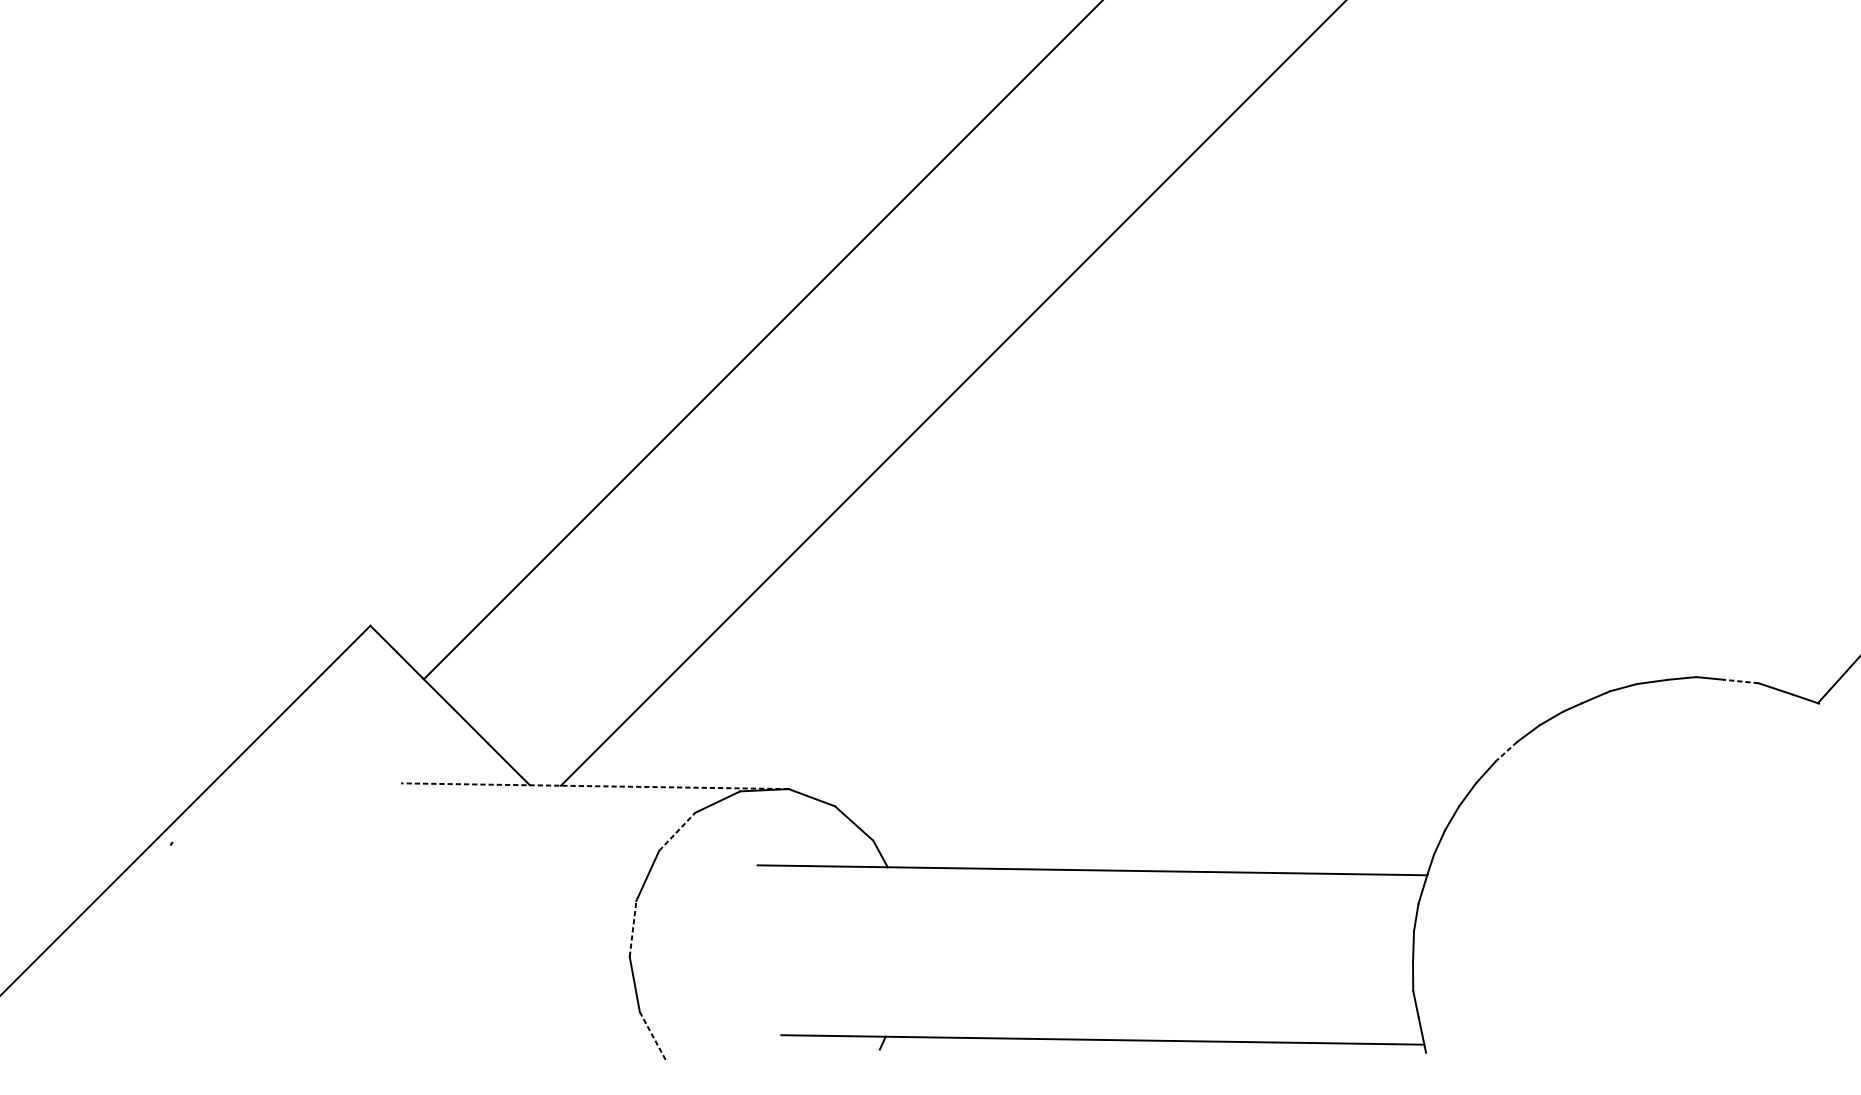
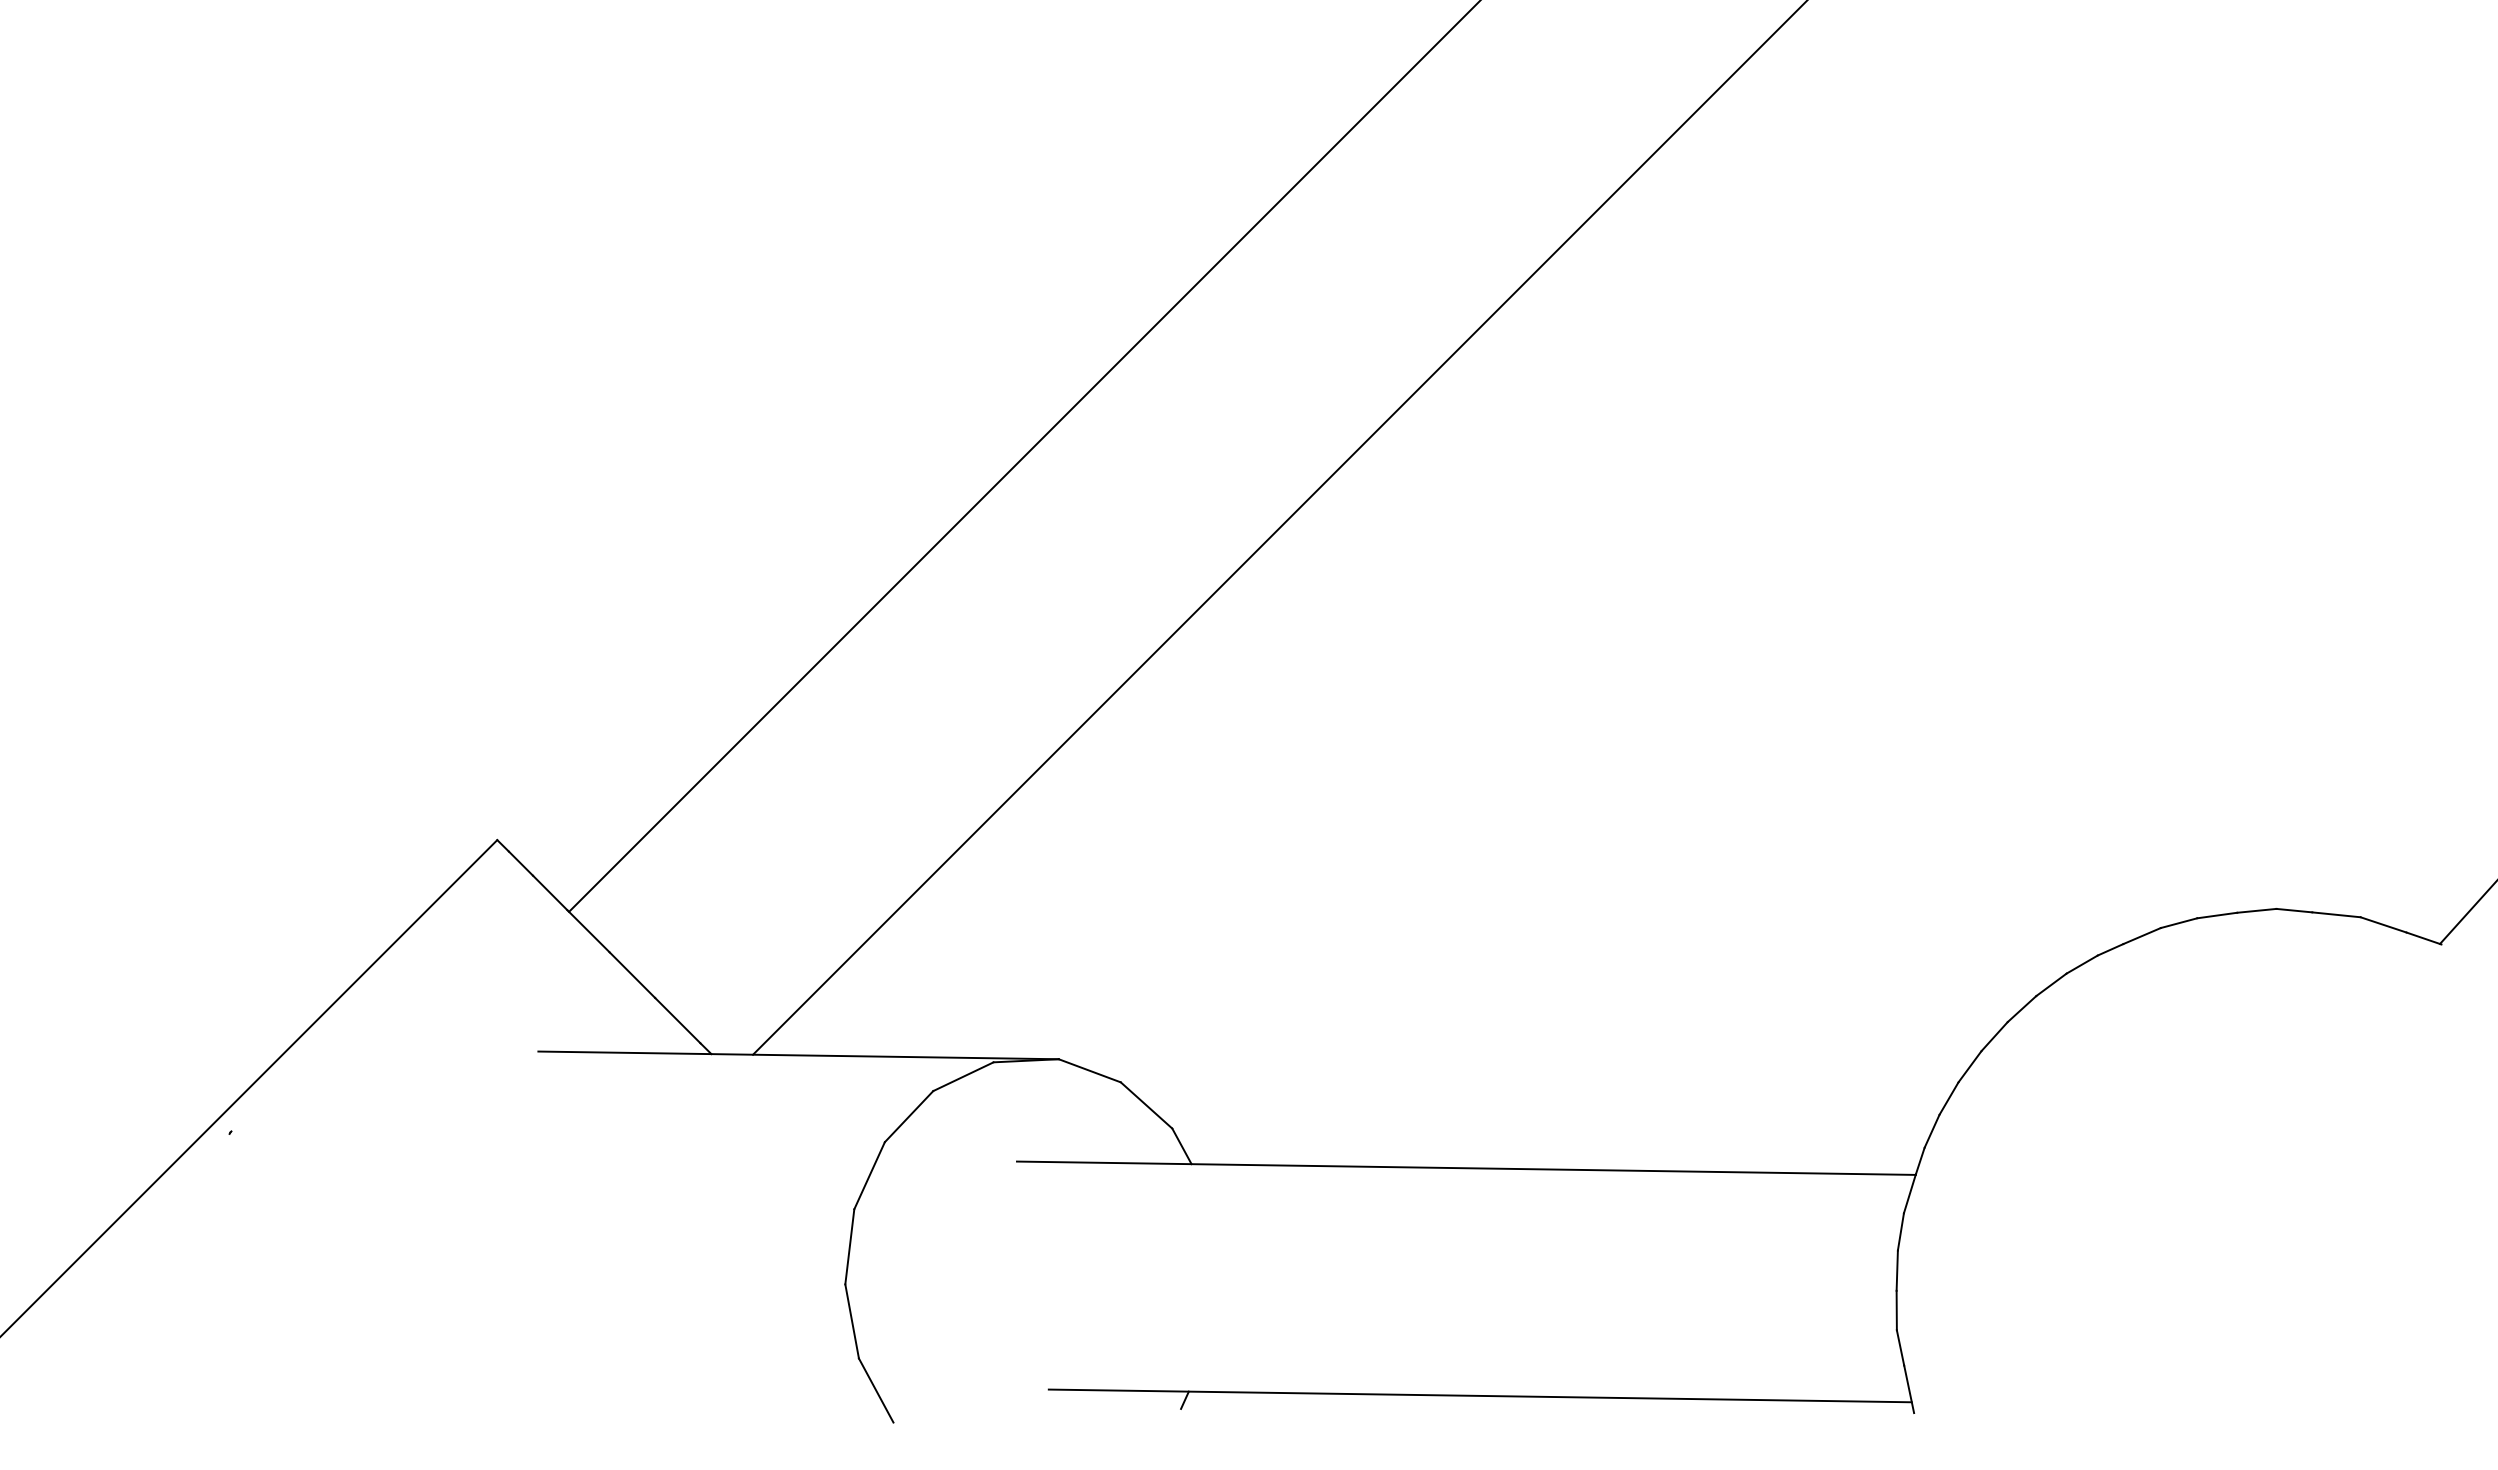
line: (1740, 681) -> (2335, 914), dashed -> solid
line: (1506, 752) -> (2021, 1009), dashed -> solid
line: (594, 786) -> (798, 1055), dashed -> solid
line: (677, 831) -> (909, 1116), dashed -> solid
line: (632, 928) -> (849, 1246), dashed -> solid
line: (652, 1035) -> (875, 1390), dashed -> solid

